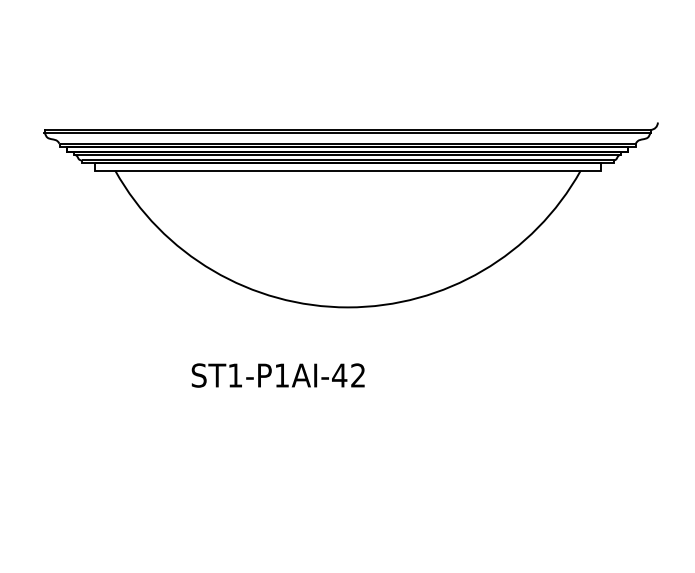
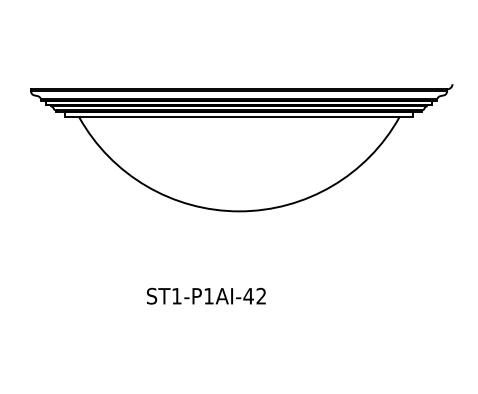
text: (278, 374) -> (206, 295), moved

